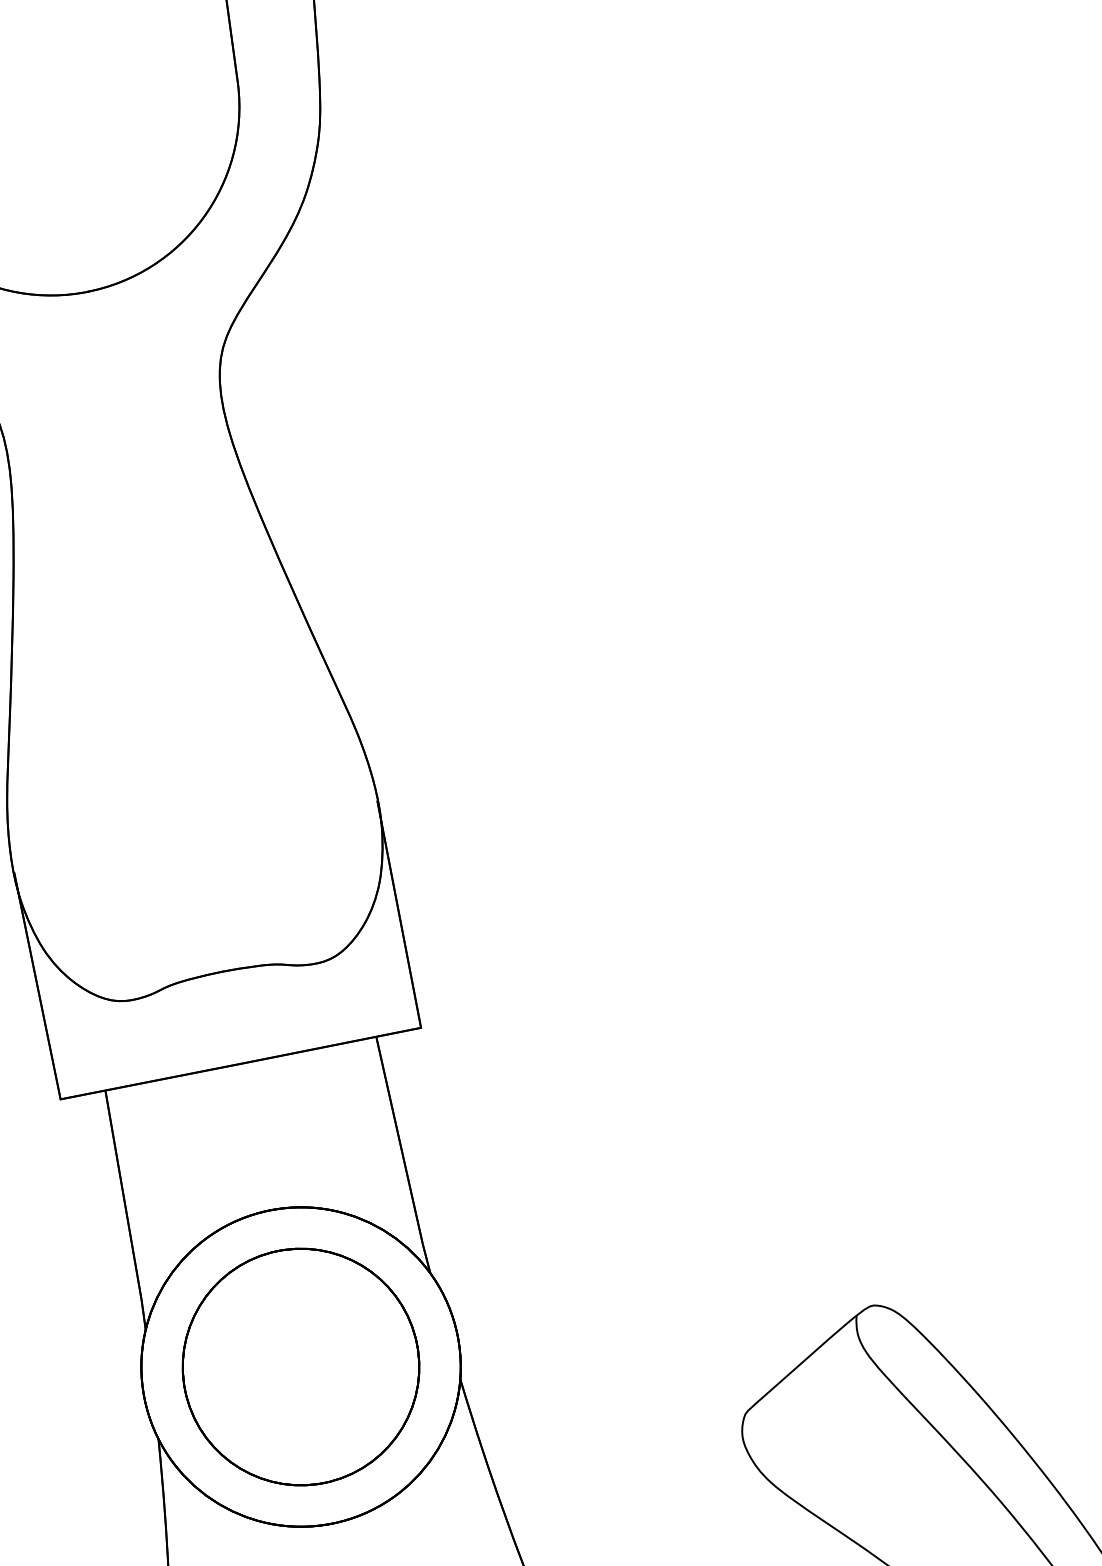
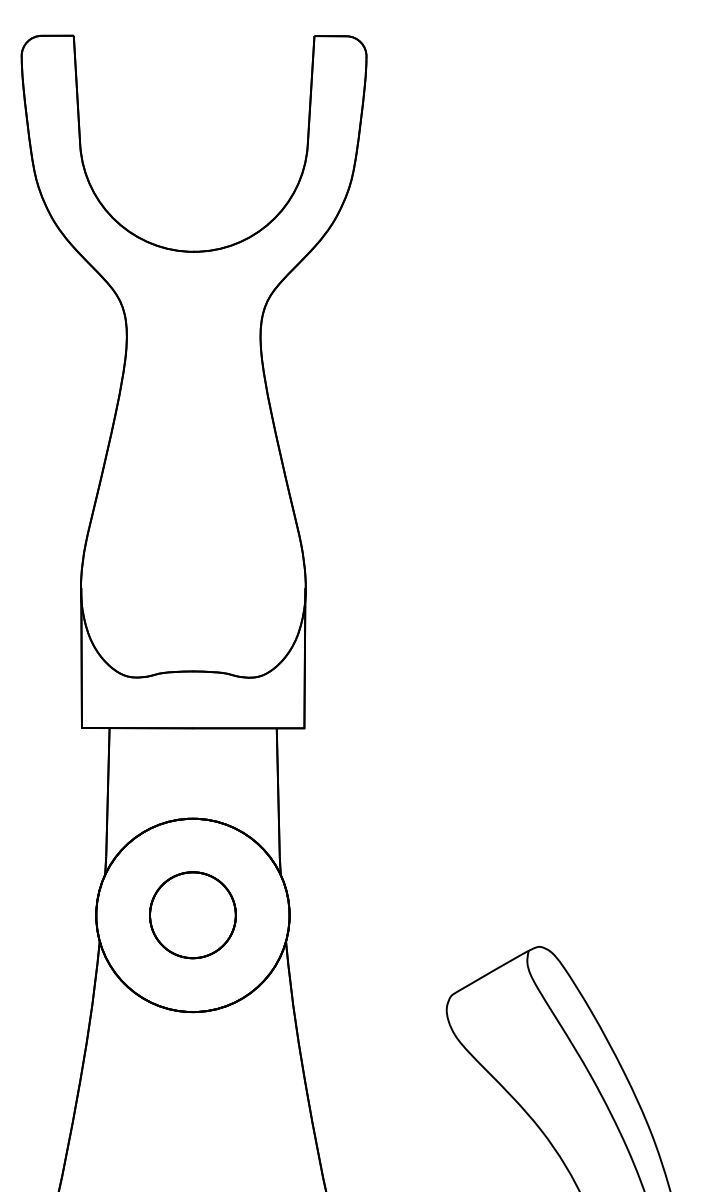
part: (300, 1365) -> (192, 914), size x0.6

